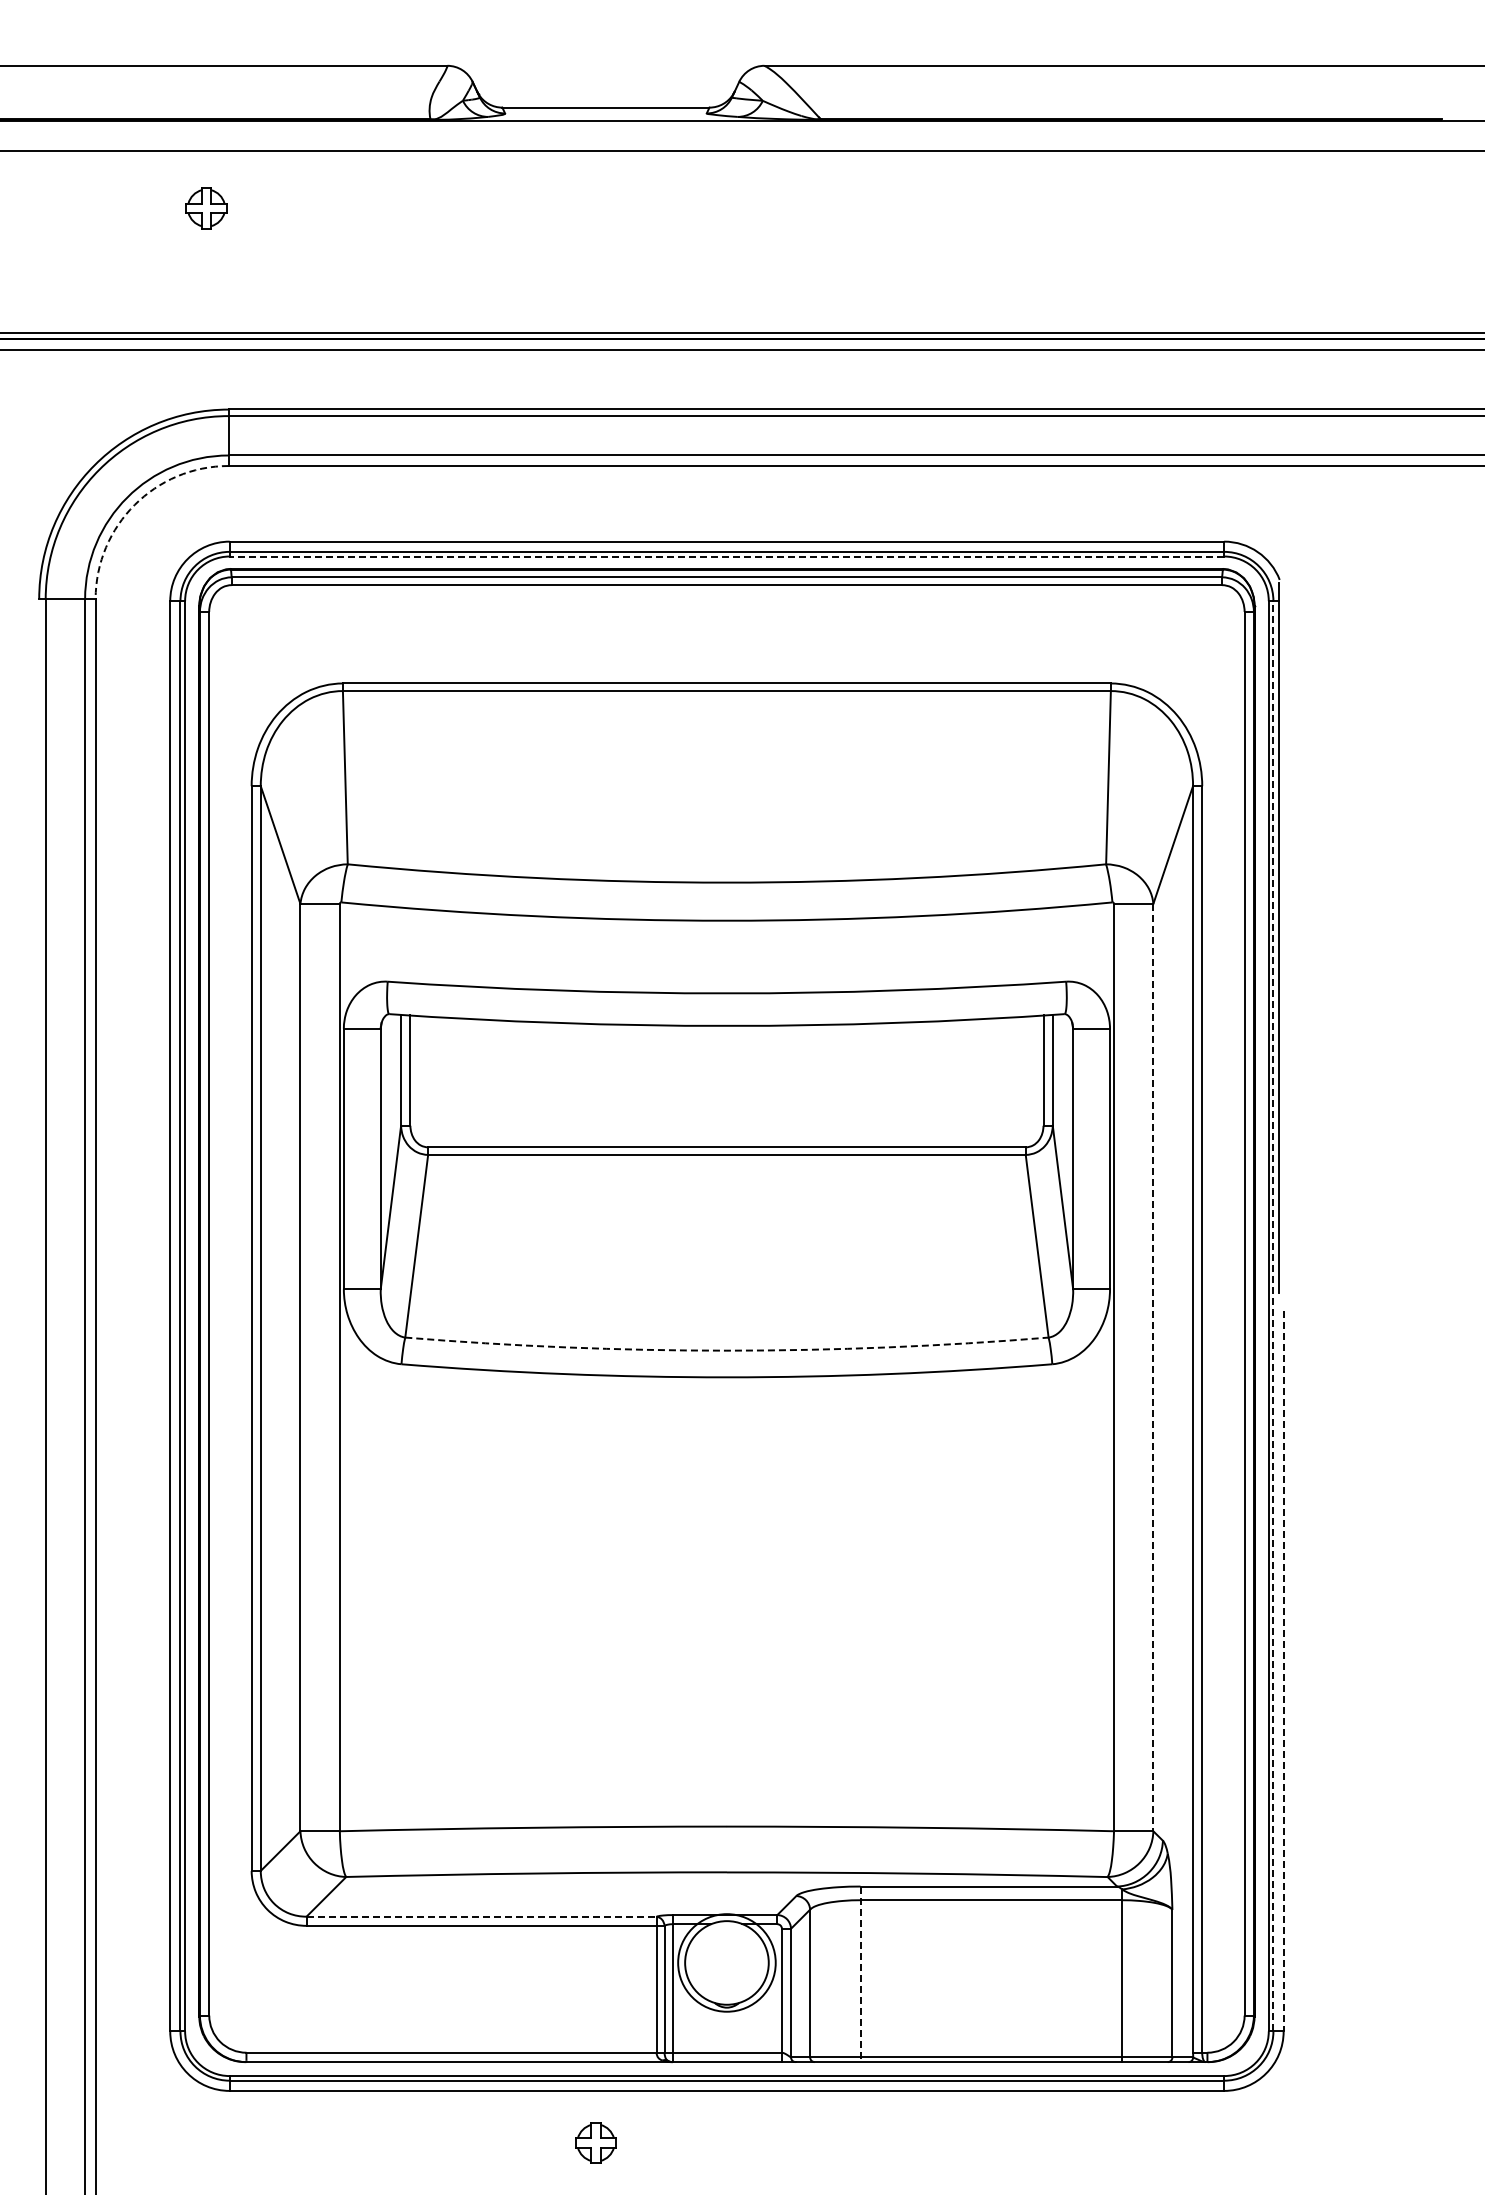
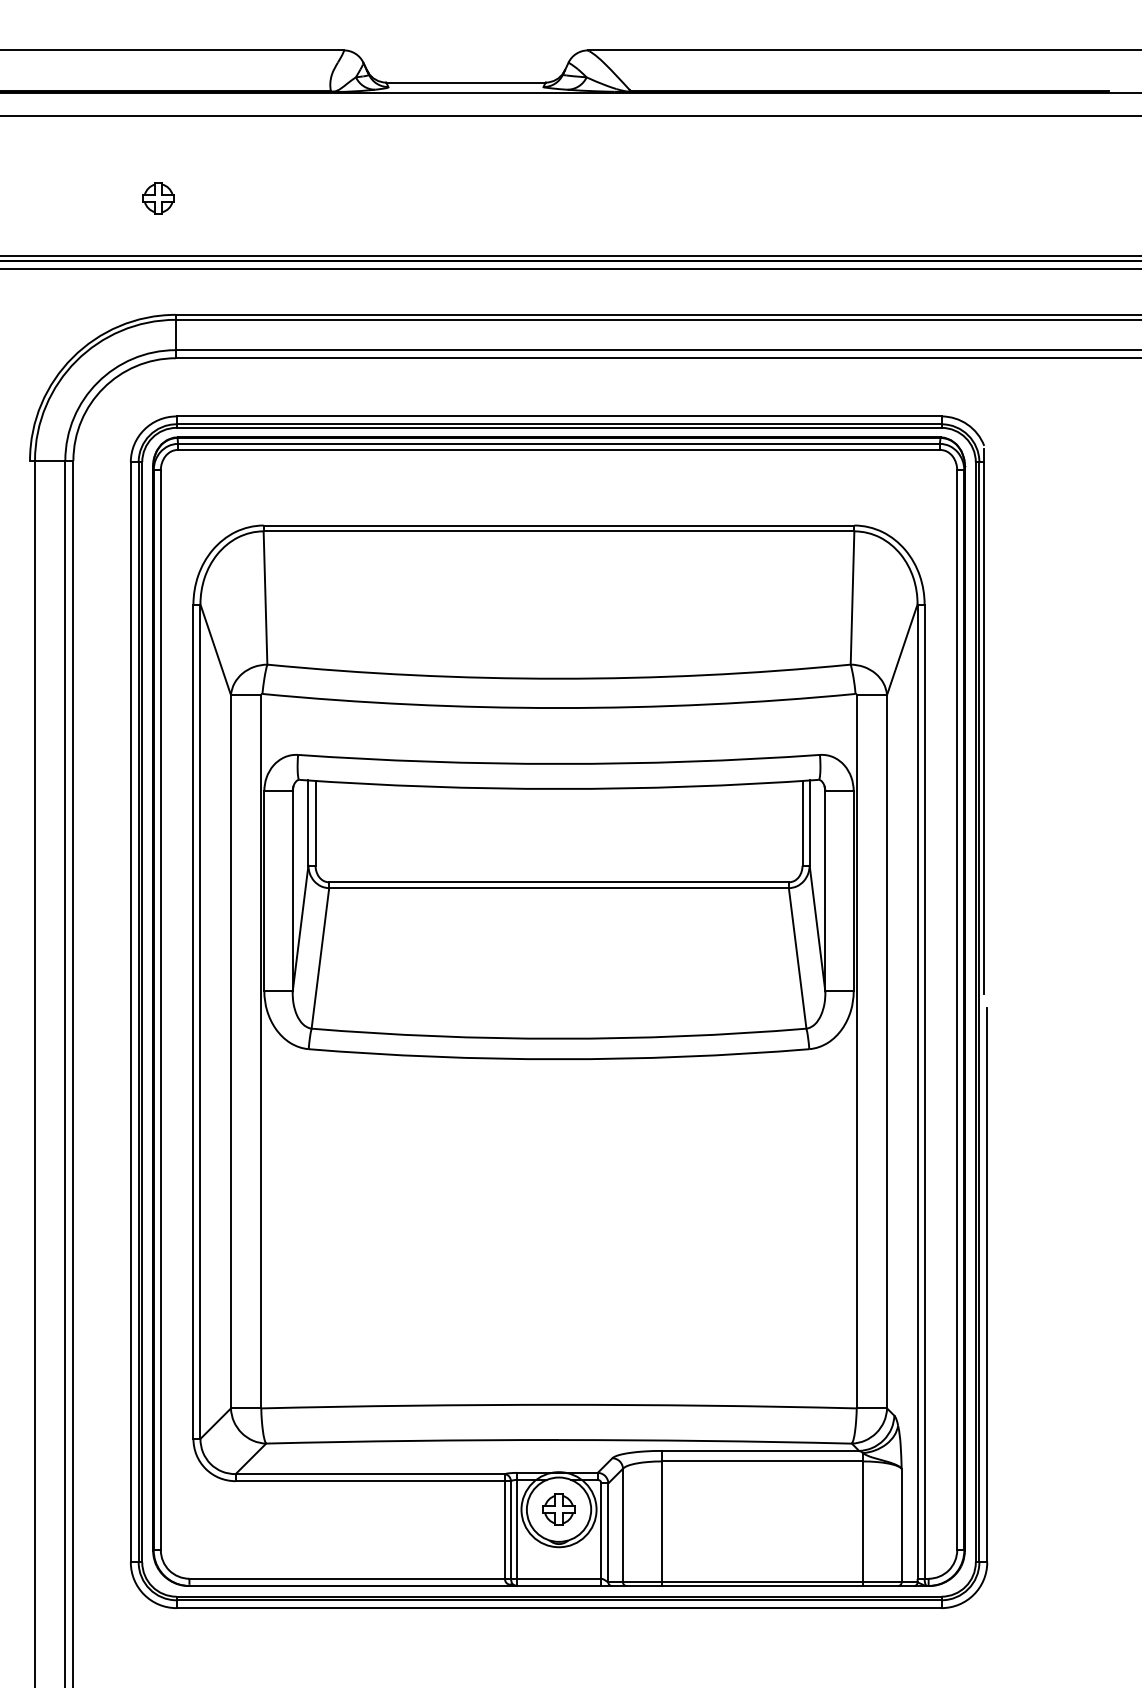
part: (206, 208) -> (158, 198), moved
arc: (134, 505) -> (103, 388), dashed -> solid
line: (726, 556) -> (558, 427), dashed -> solid
line: (1273, 1315) -> (979, 1011), dashed -> solid
arc: (726, 1350) -> (558, 1038), dashed -> solid
line: (1153, 1367) -> (887, 1051), dashed -> solid
line: (1283, 1671) -> (987, 1285), dashed -> solid
line: (482, 1916) -> (371, 1473), dashed -> solid
line: (860, 1974) -> (661, 1518), dashed -> solid
part: (595, 2142) -> (558, 1509), moved

